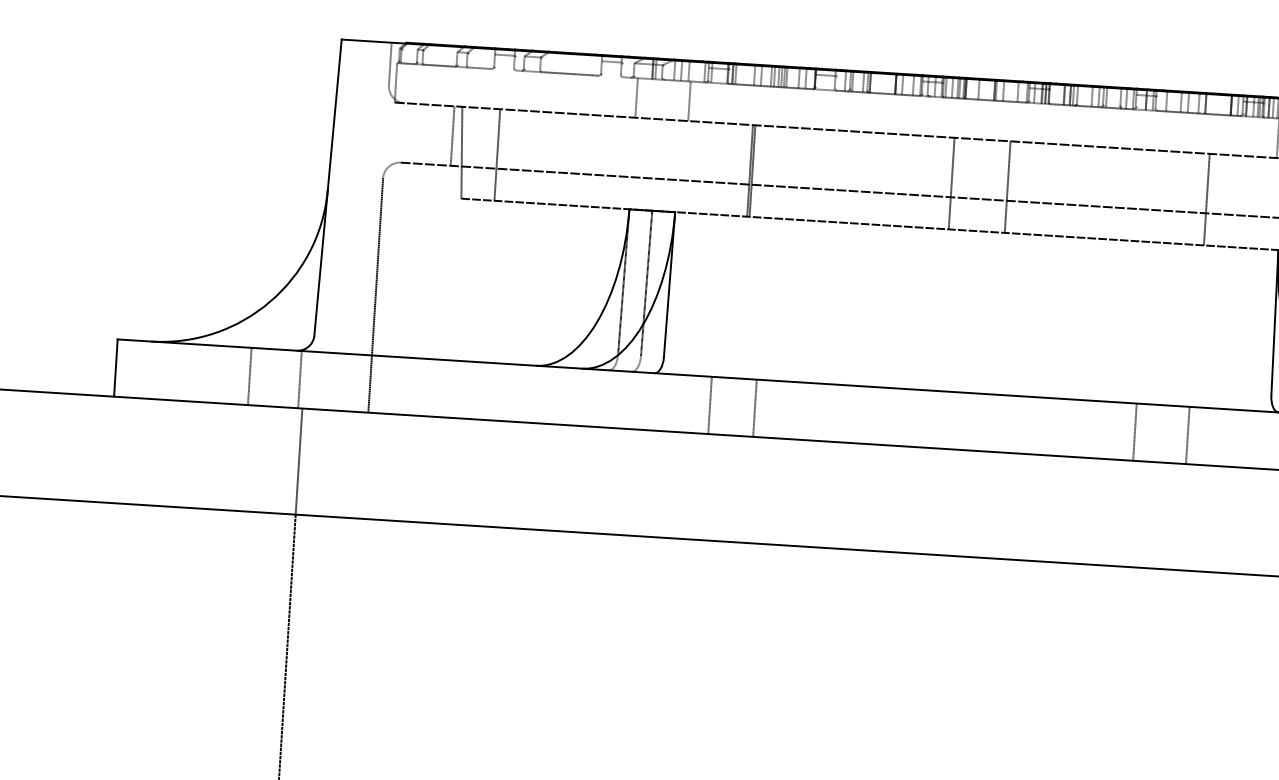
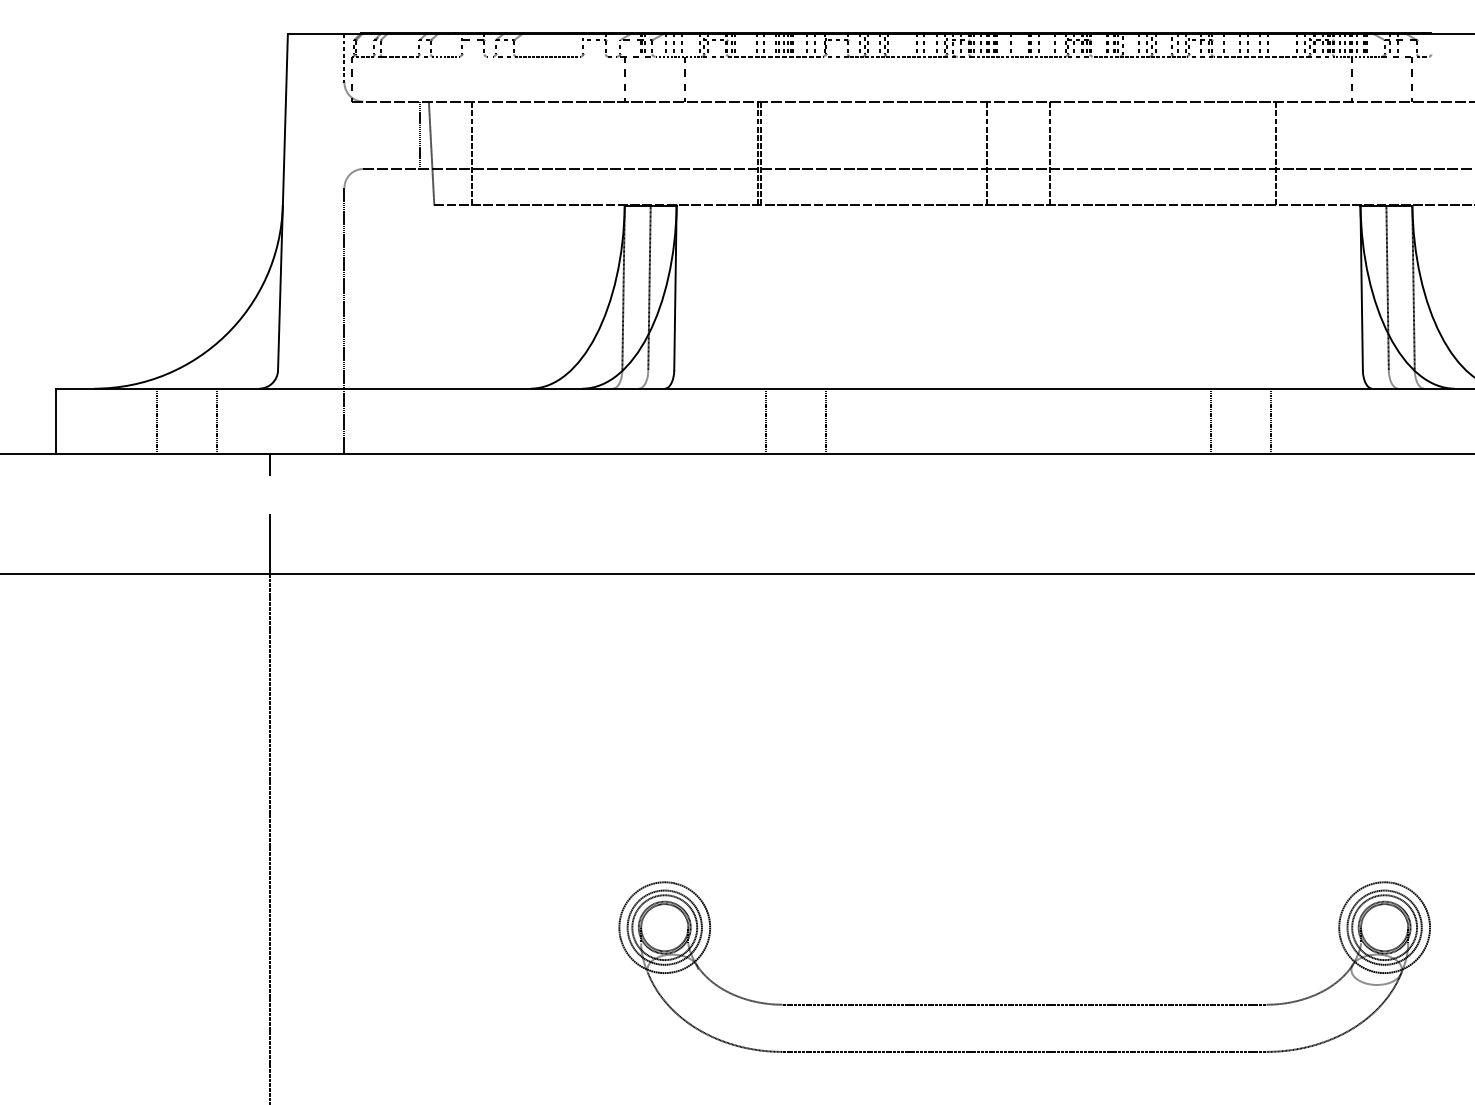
line: (250, 375) -> (157, 420), moved
line: (299, 379) -> (216, 420), moved
line: (709, 404) -> (765, 420), moved
line: (754, 407) -> (825, 420), moved

